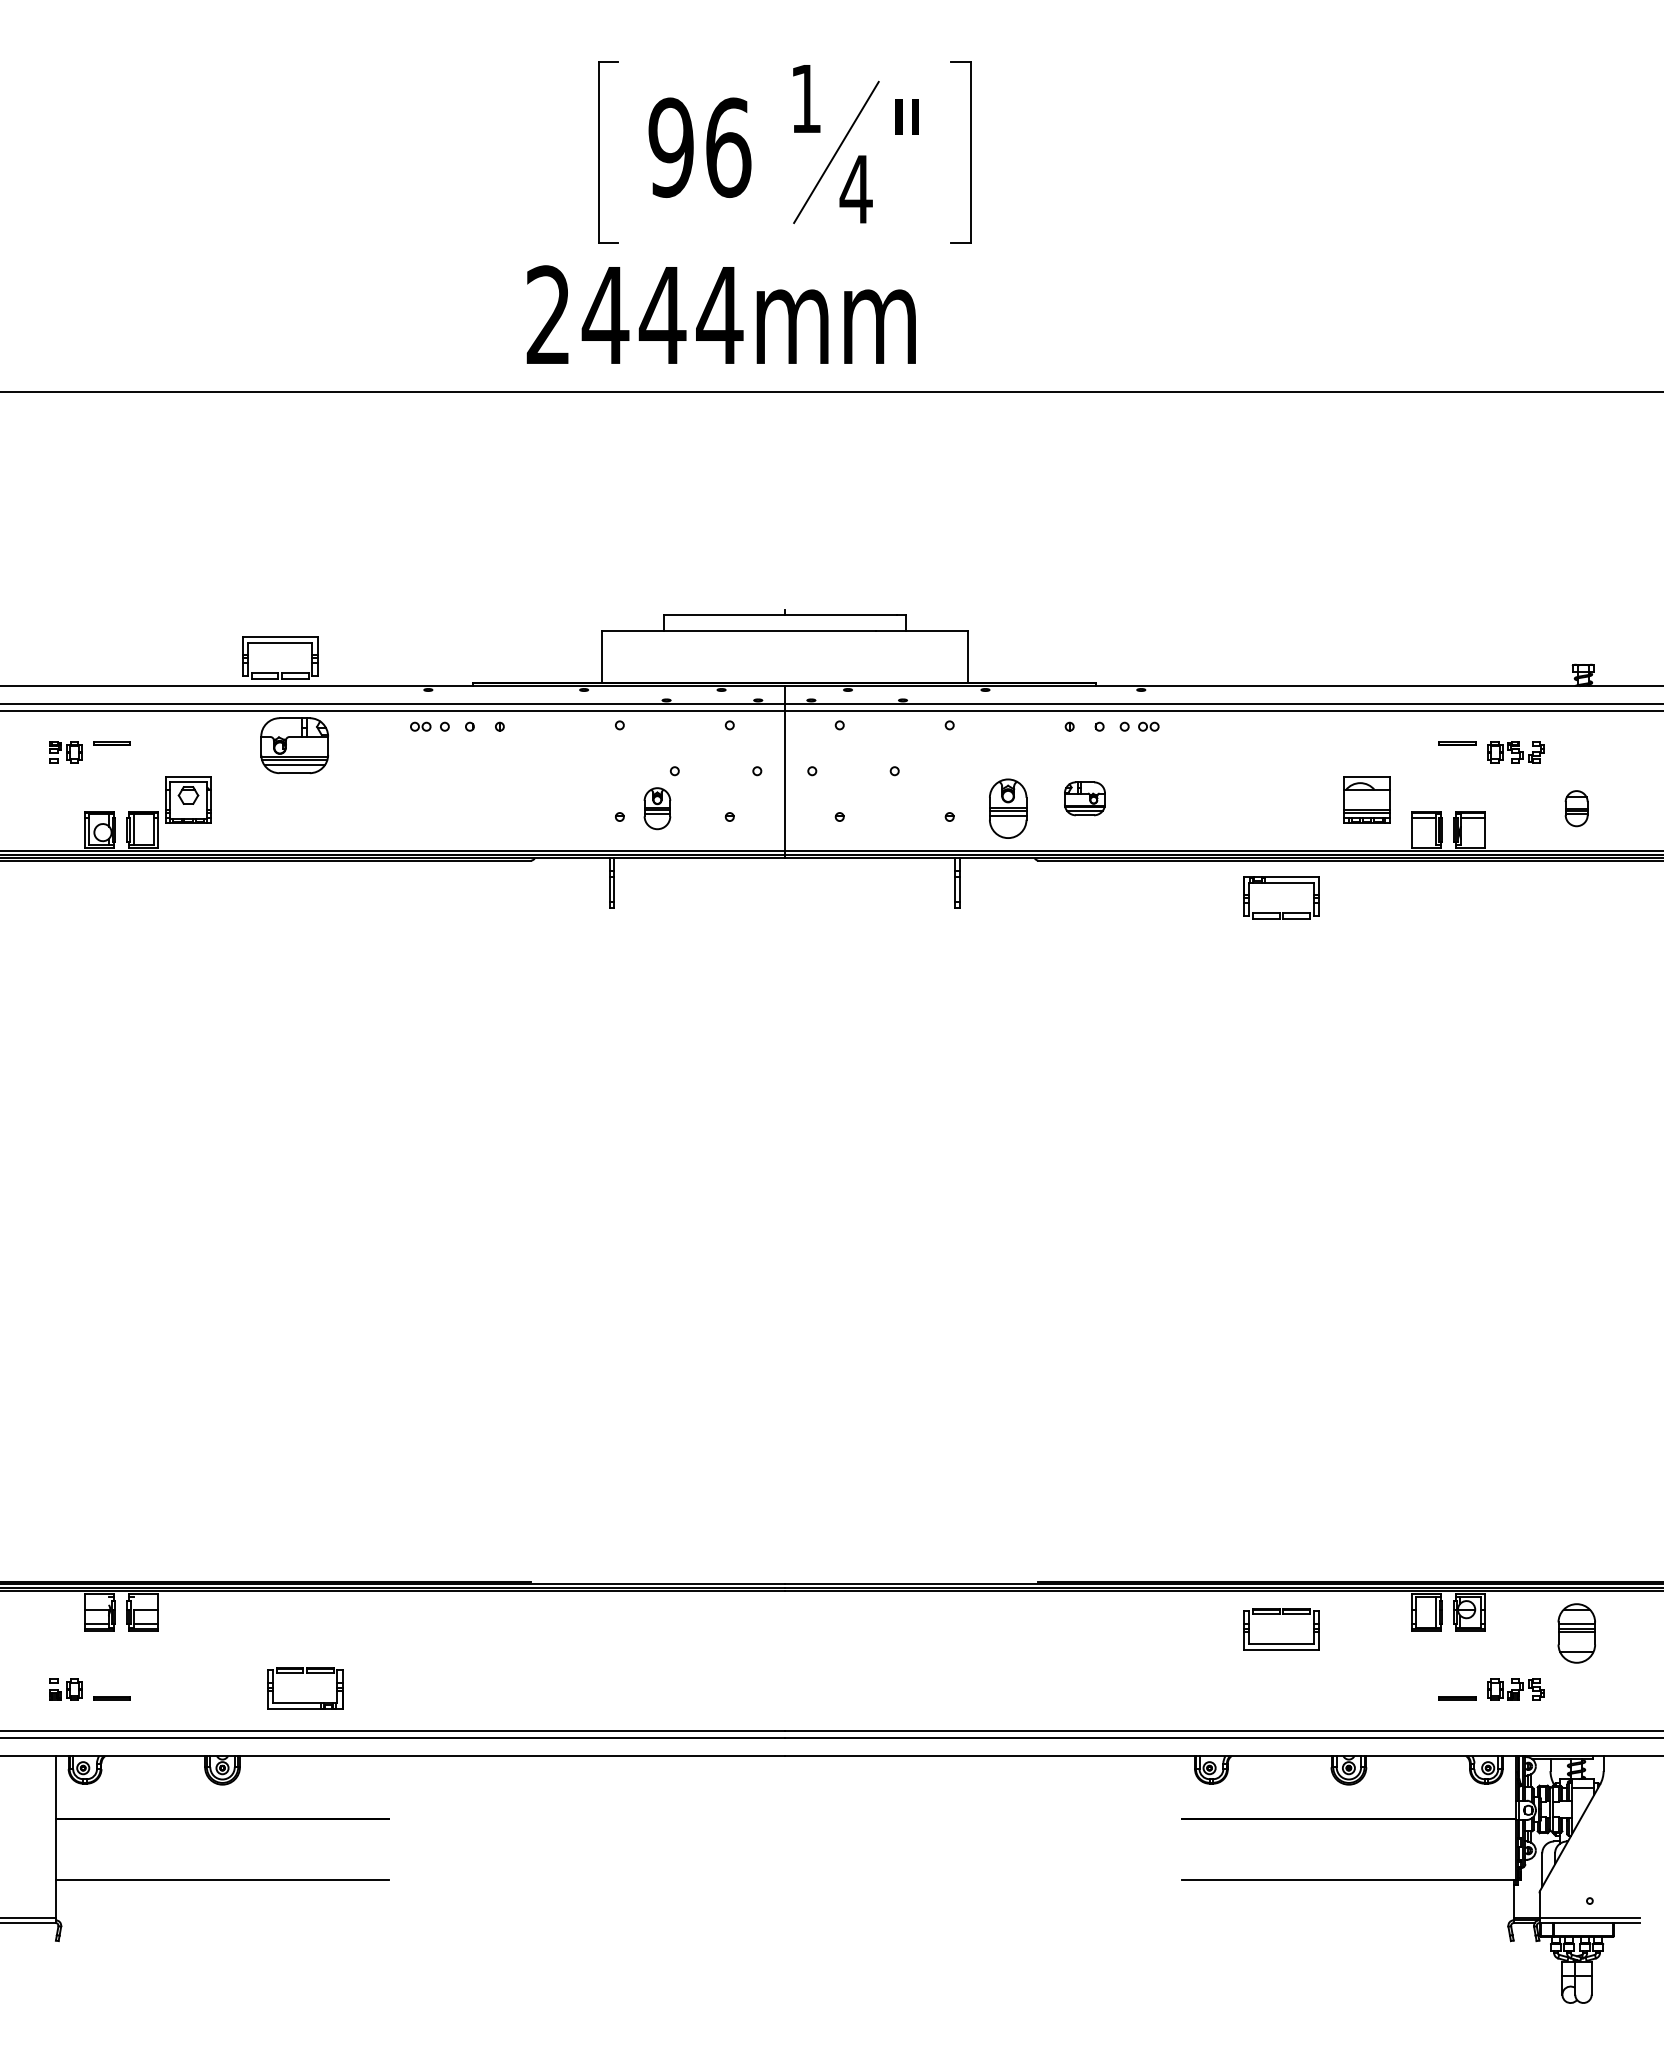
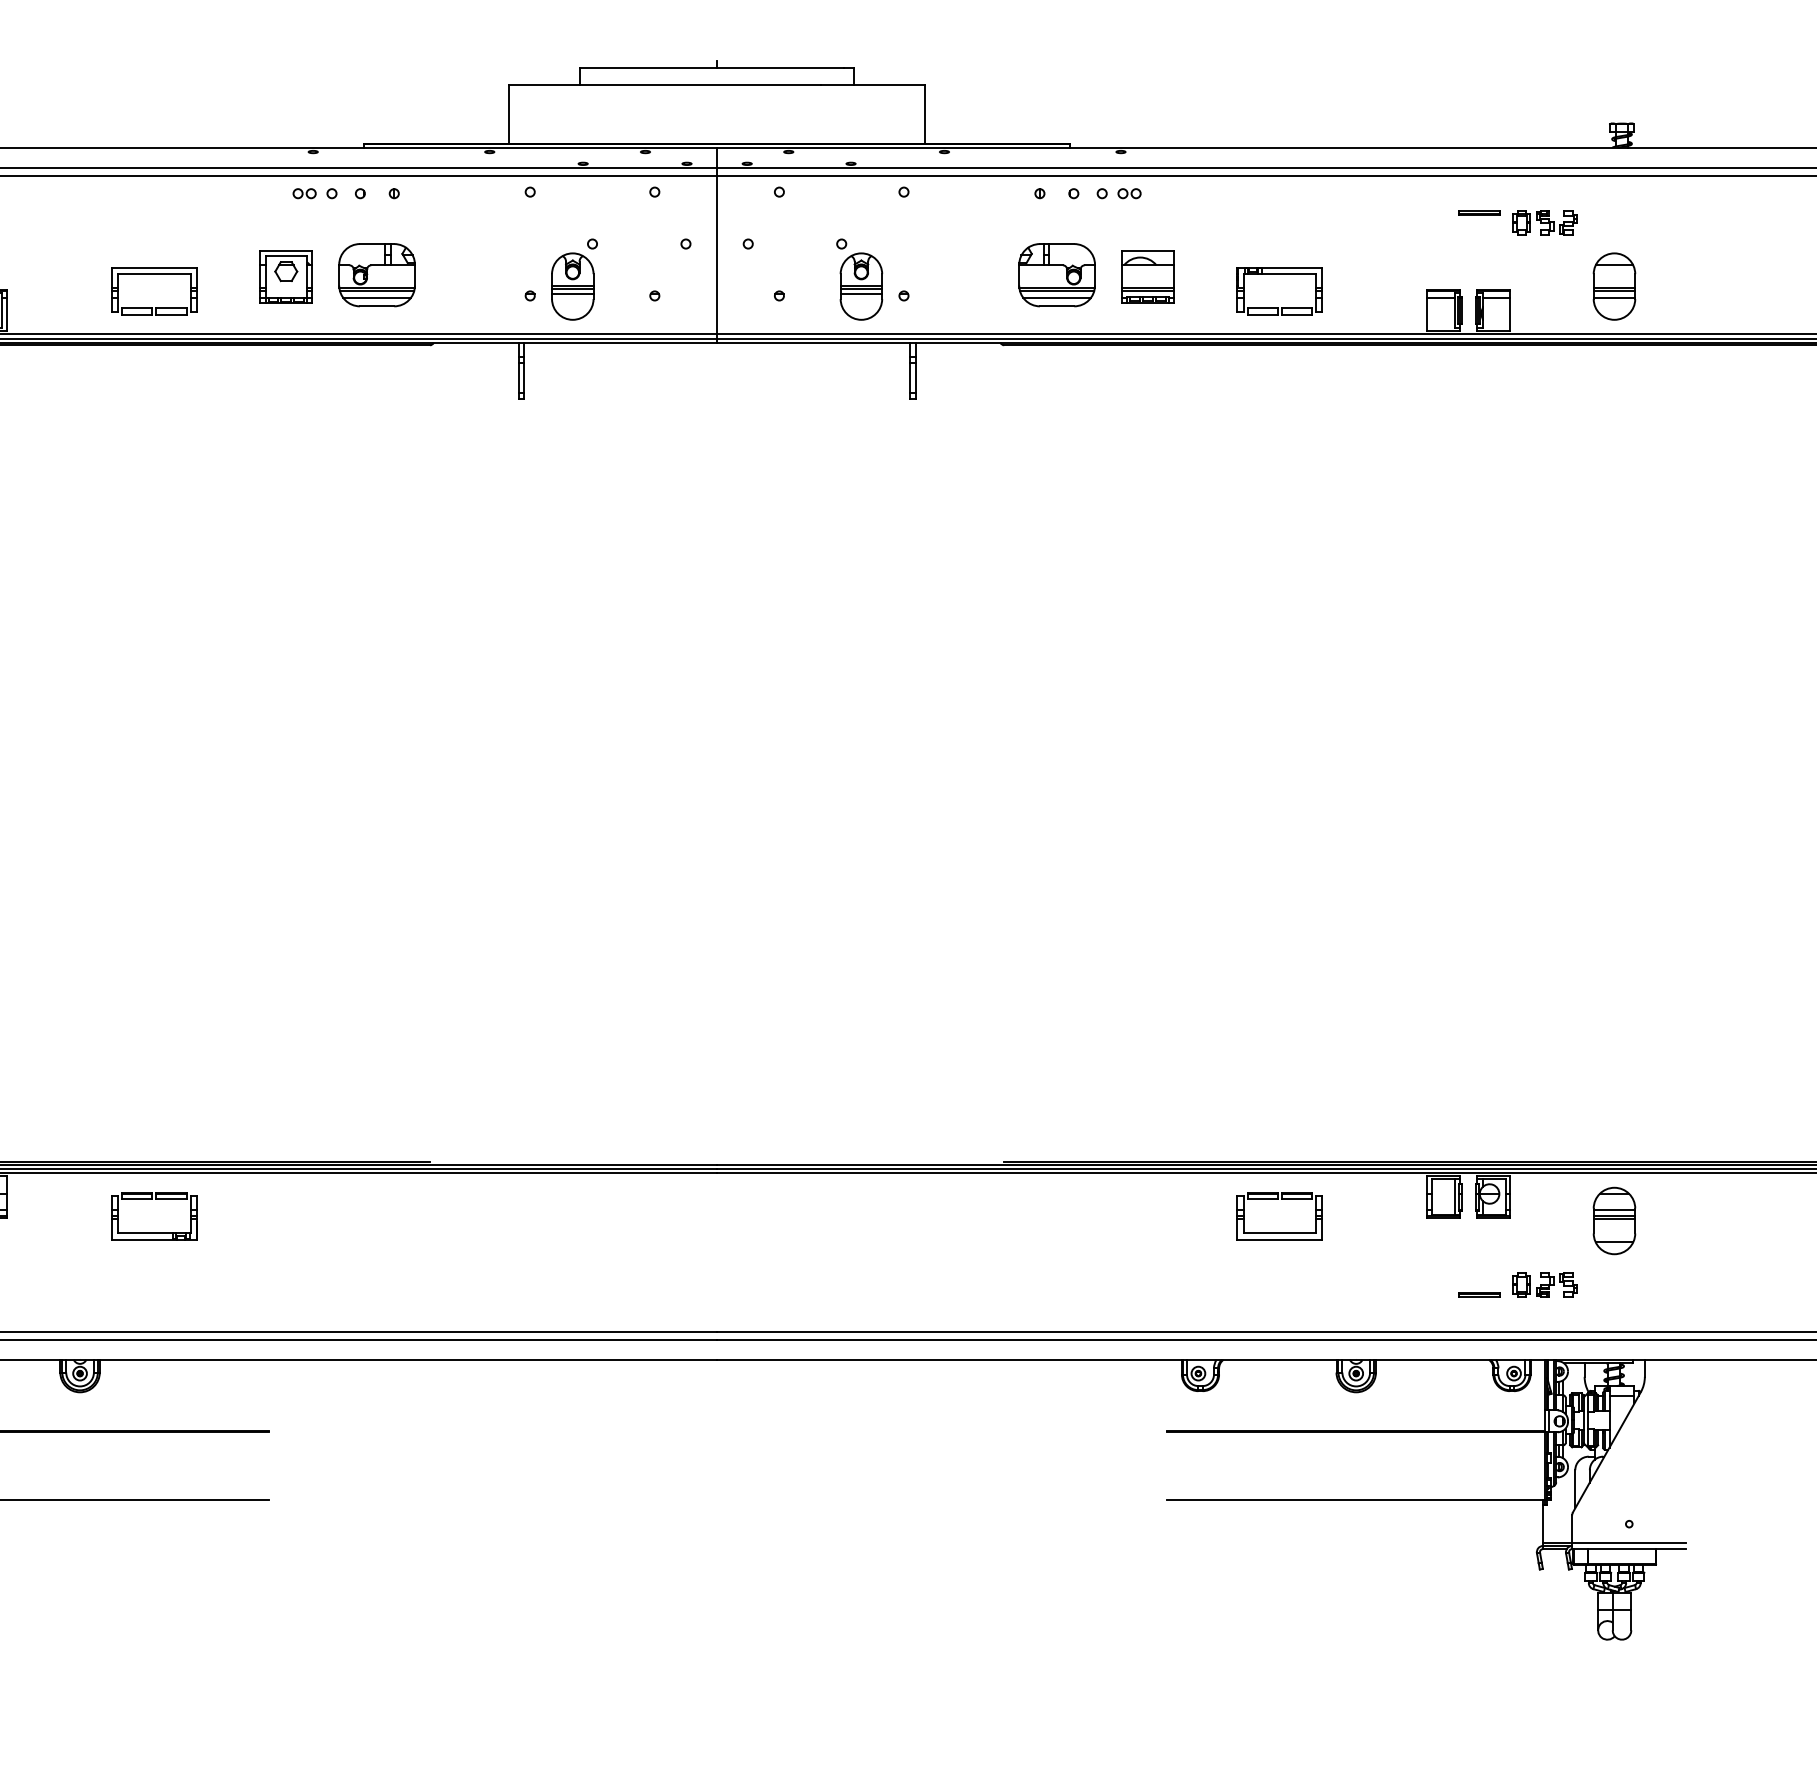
part: (280, 643) -> (154, 274), moved
part: (294, 745) -> (376, 274), moved
part: (1084, 798) -> (1056, 274), size x1.67
part: (188, 799) -> (286, 276), moved
part: (1366, 799) -> (1147, 276), moved
part: (657, 808) -> (572, 286), size x1.43
part: (1008, 808) -> (861, 286), moved
part: (1576, 808) -> (1614, 286), size x1.67
part: (1281, 883) -> (1279, 274), moved
part: (305, 1702) -> (154, 1232), moved

